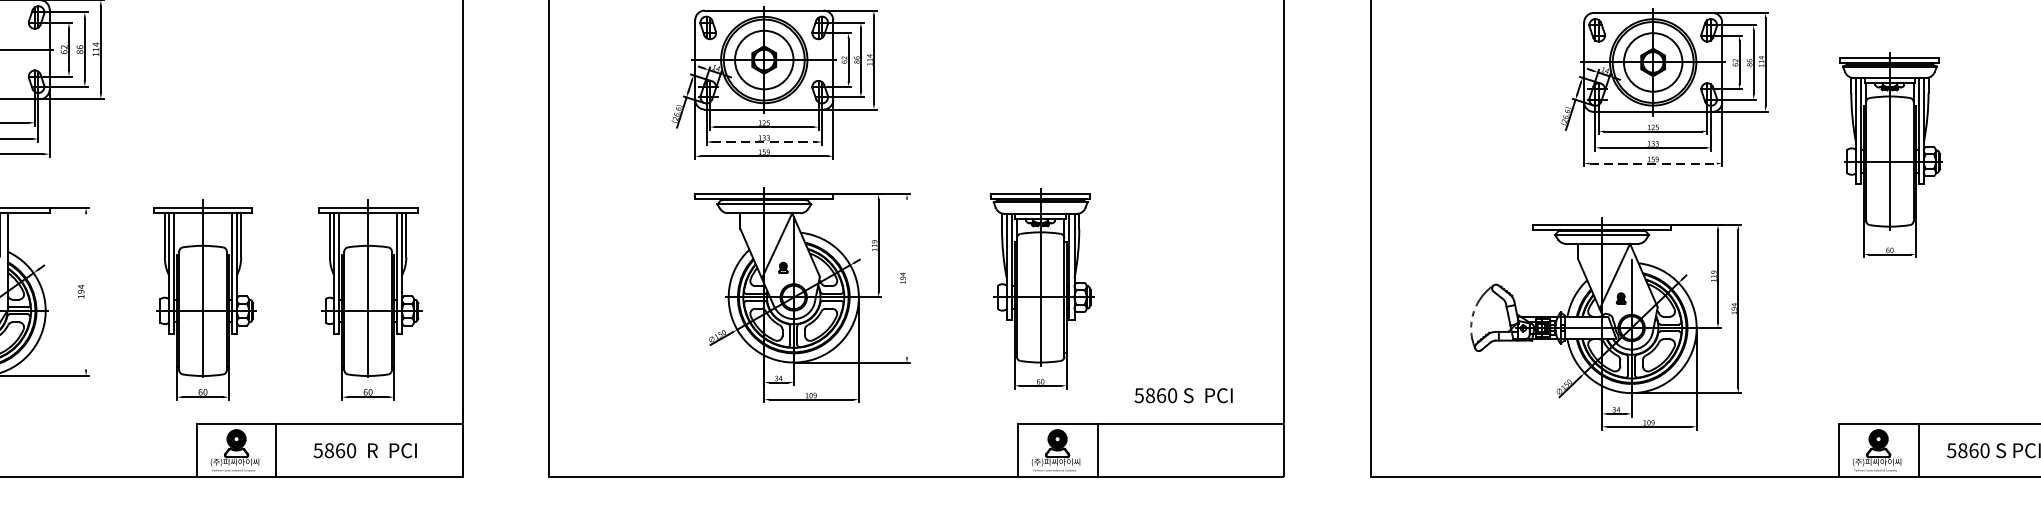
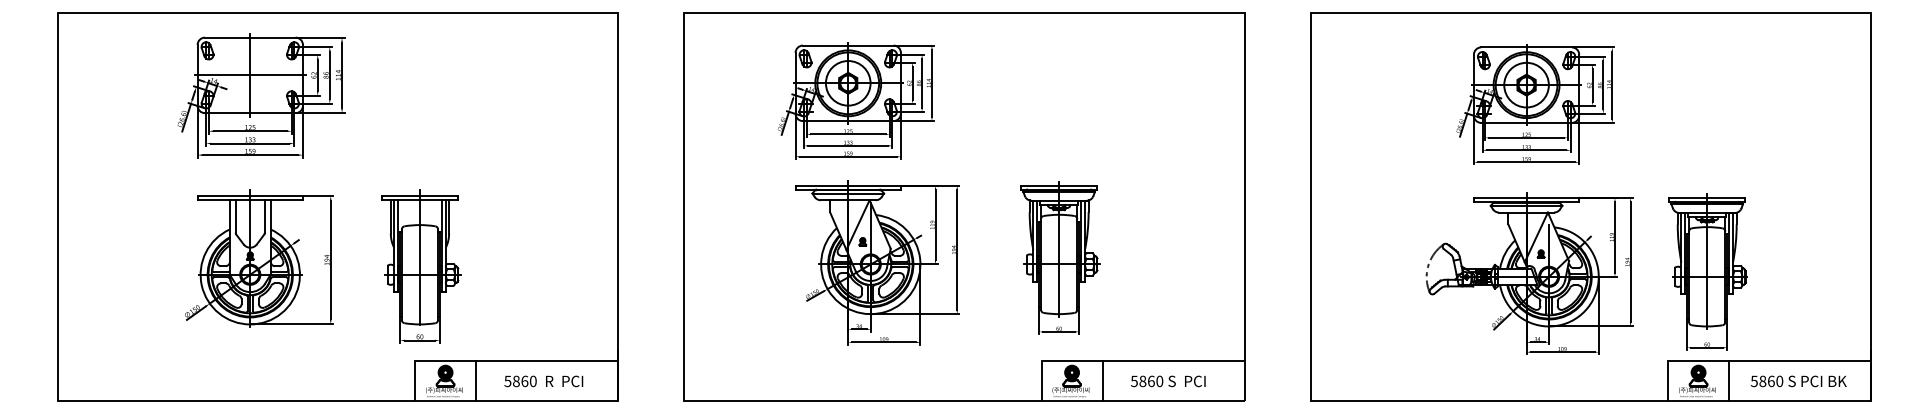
line: (764, 141) -> (848, 145), dashed -> solid
part: (1890, 154) -> (1707, 271), moved
line: (1653, 163) -> (1526, 162), dashed -> solid
line: (907, 277) -> (957, 249), added
line: (85, 290) -> (330, 259), added
part: (370, 300) -> (547, 266), removed
part: (1605, 323) -> (1529, 273), moved
text: (1183, 395) -> (1168, 381), moved

